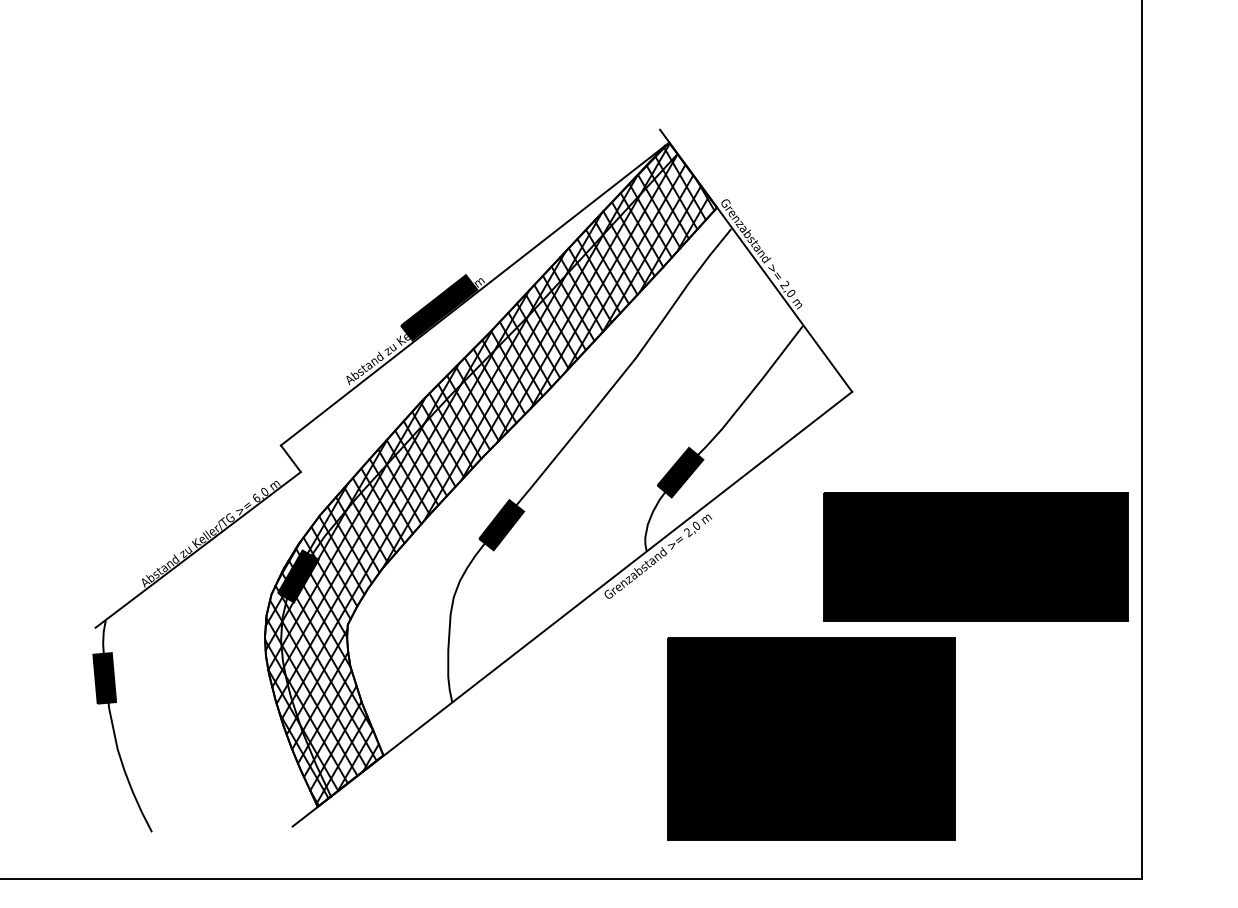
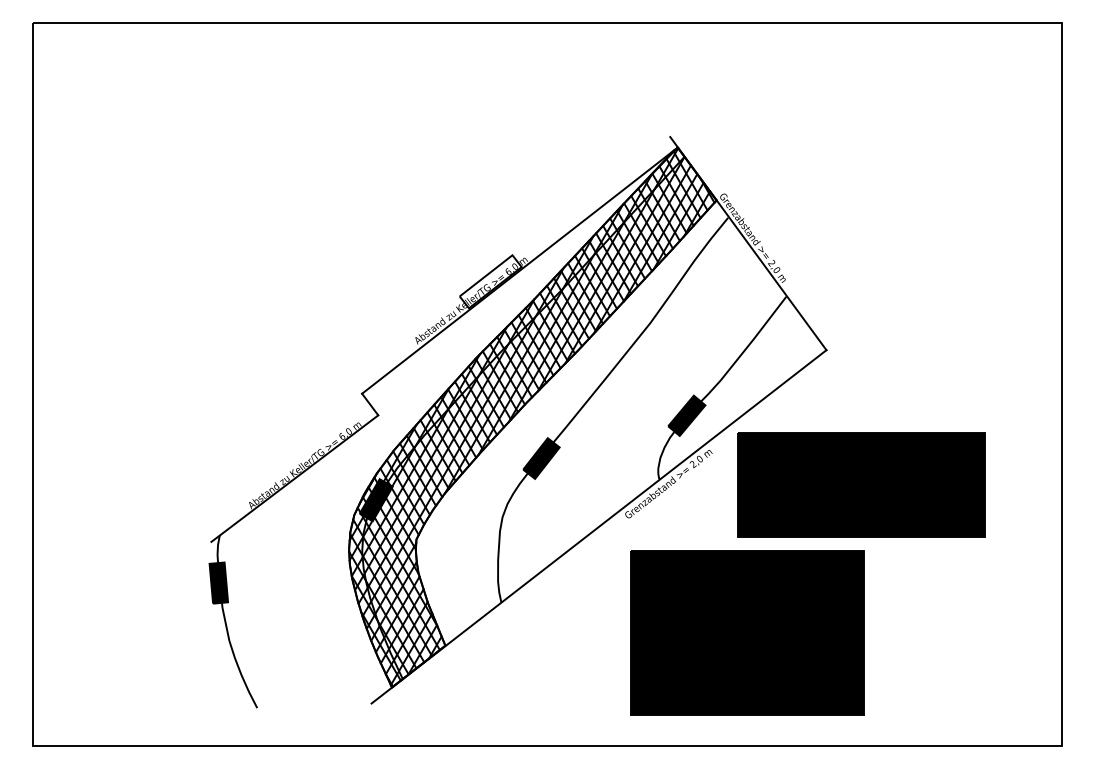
fill: (438, 307) -> (490, 281), removed
part: (975, 557) -> (861, 484), moved
part: (811, 739) -> (747, 632), moved

